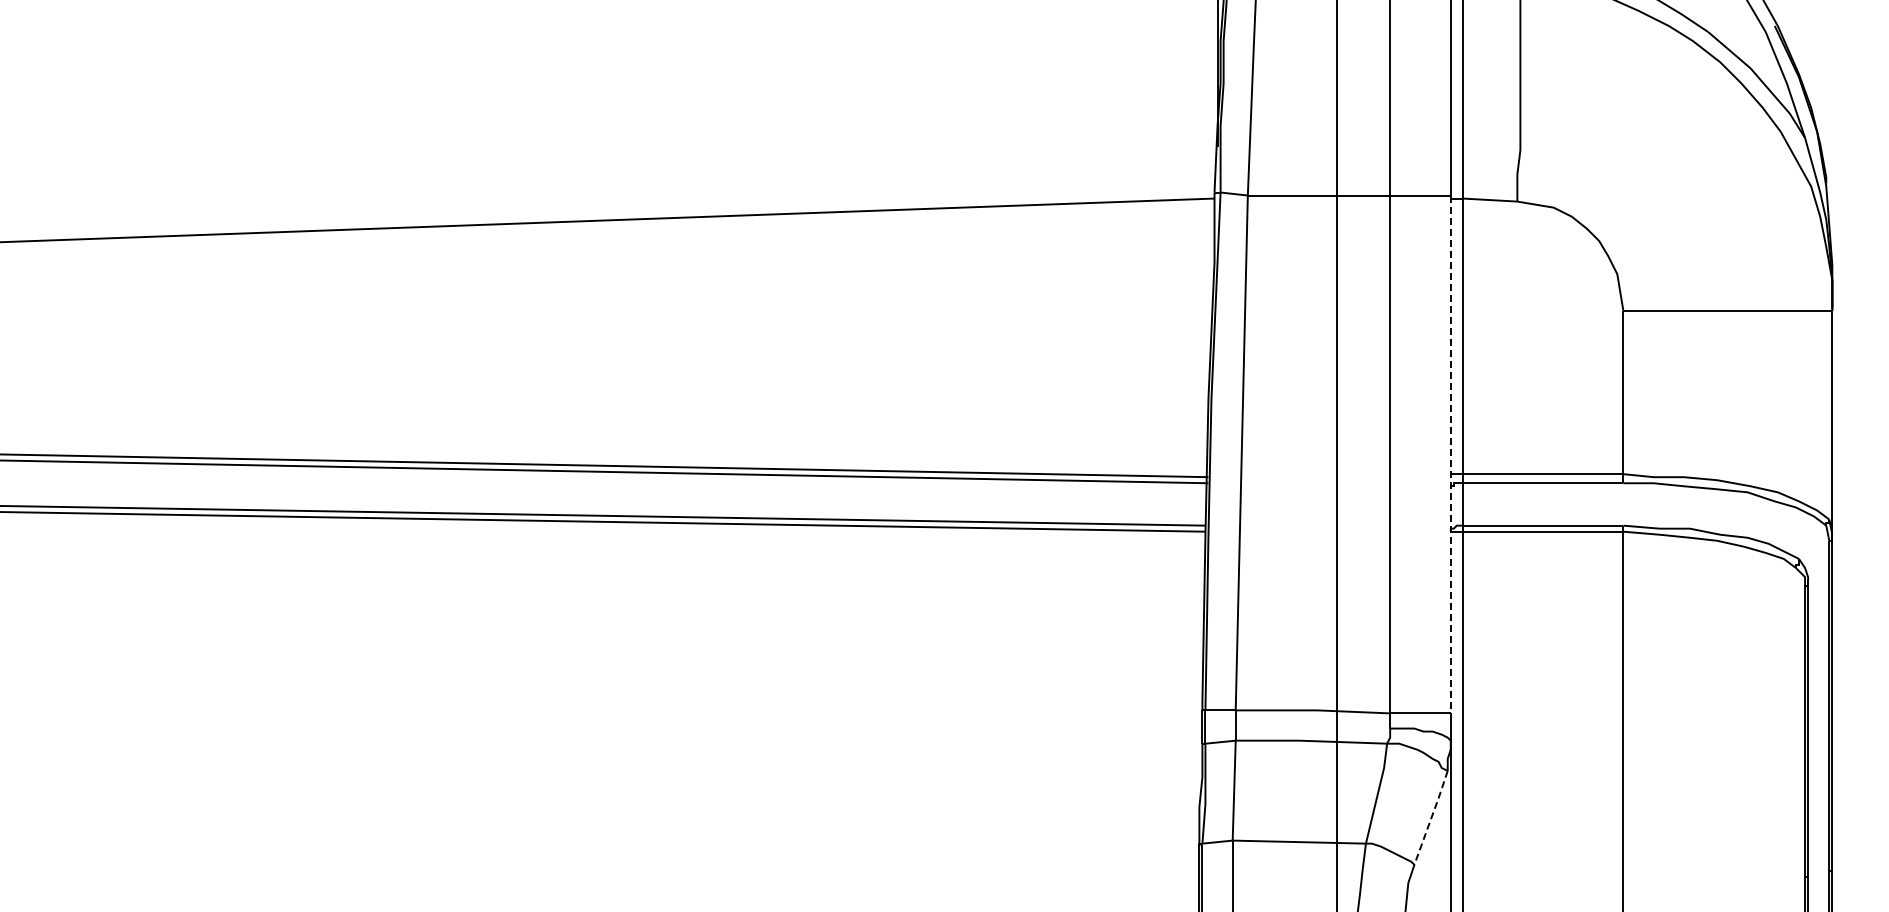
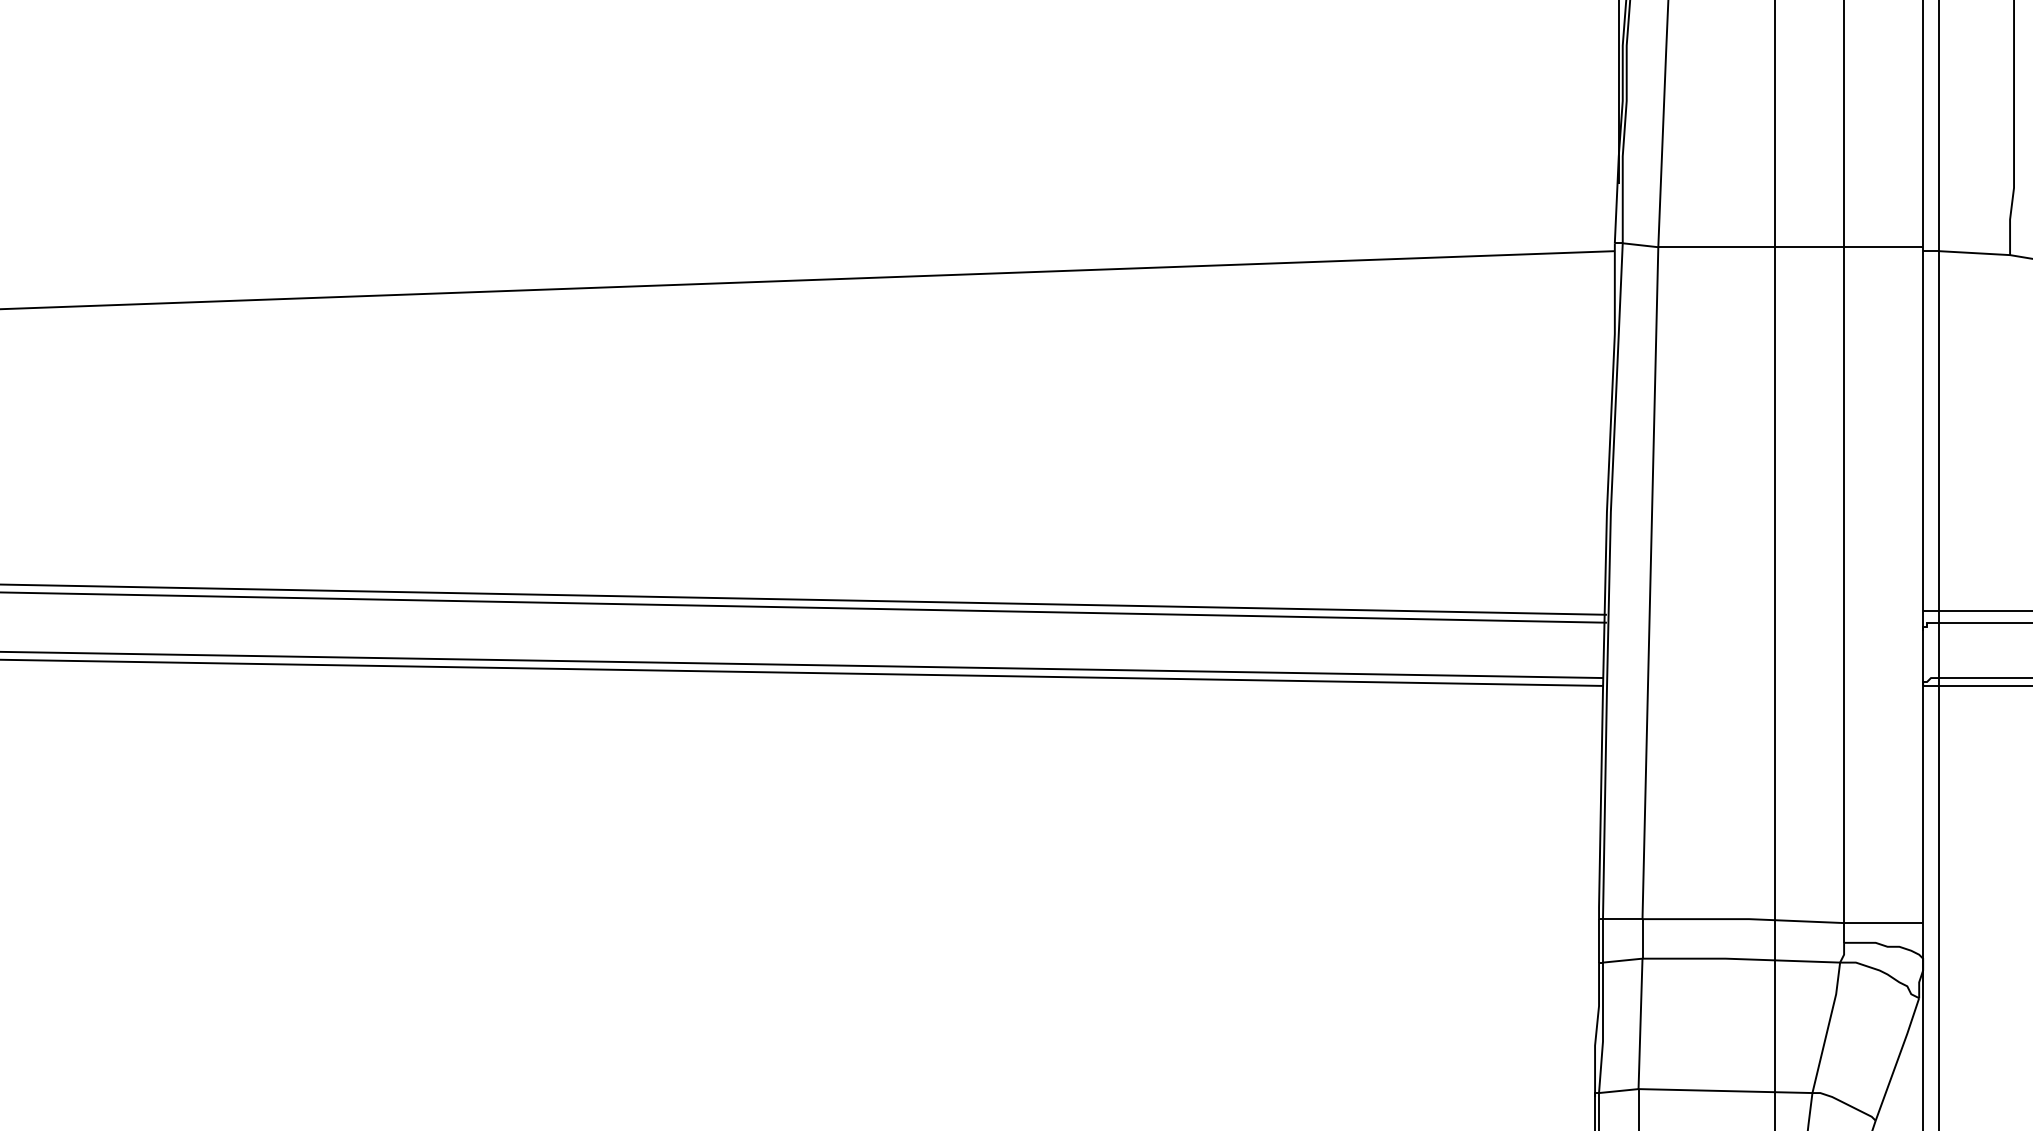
line: (1450, 454) -> (1922, 585), dashed -> solid
line: (1431, 818) -> (1898, 1060), dashed -> solid

